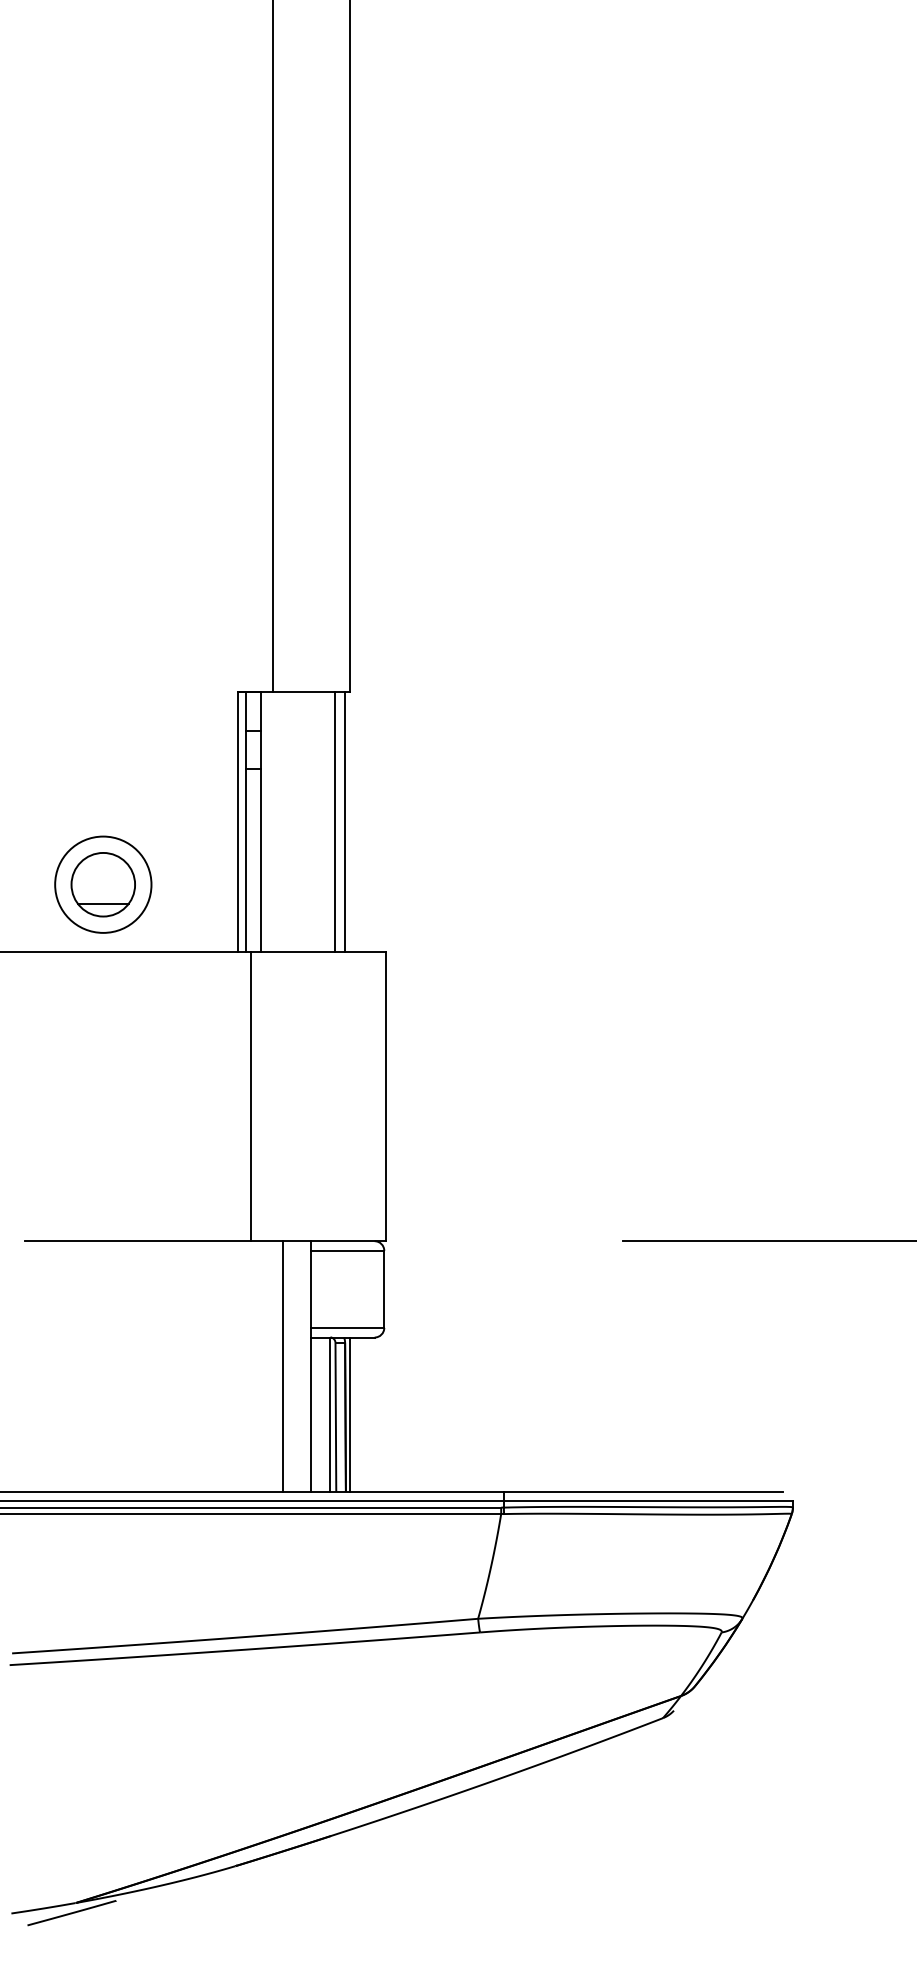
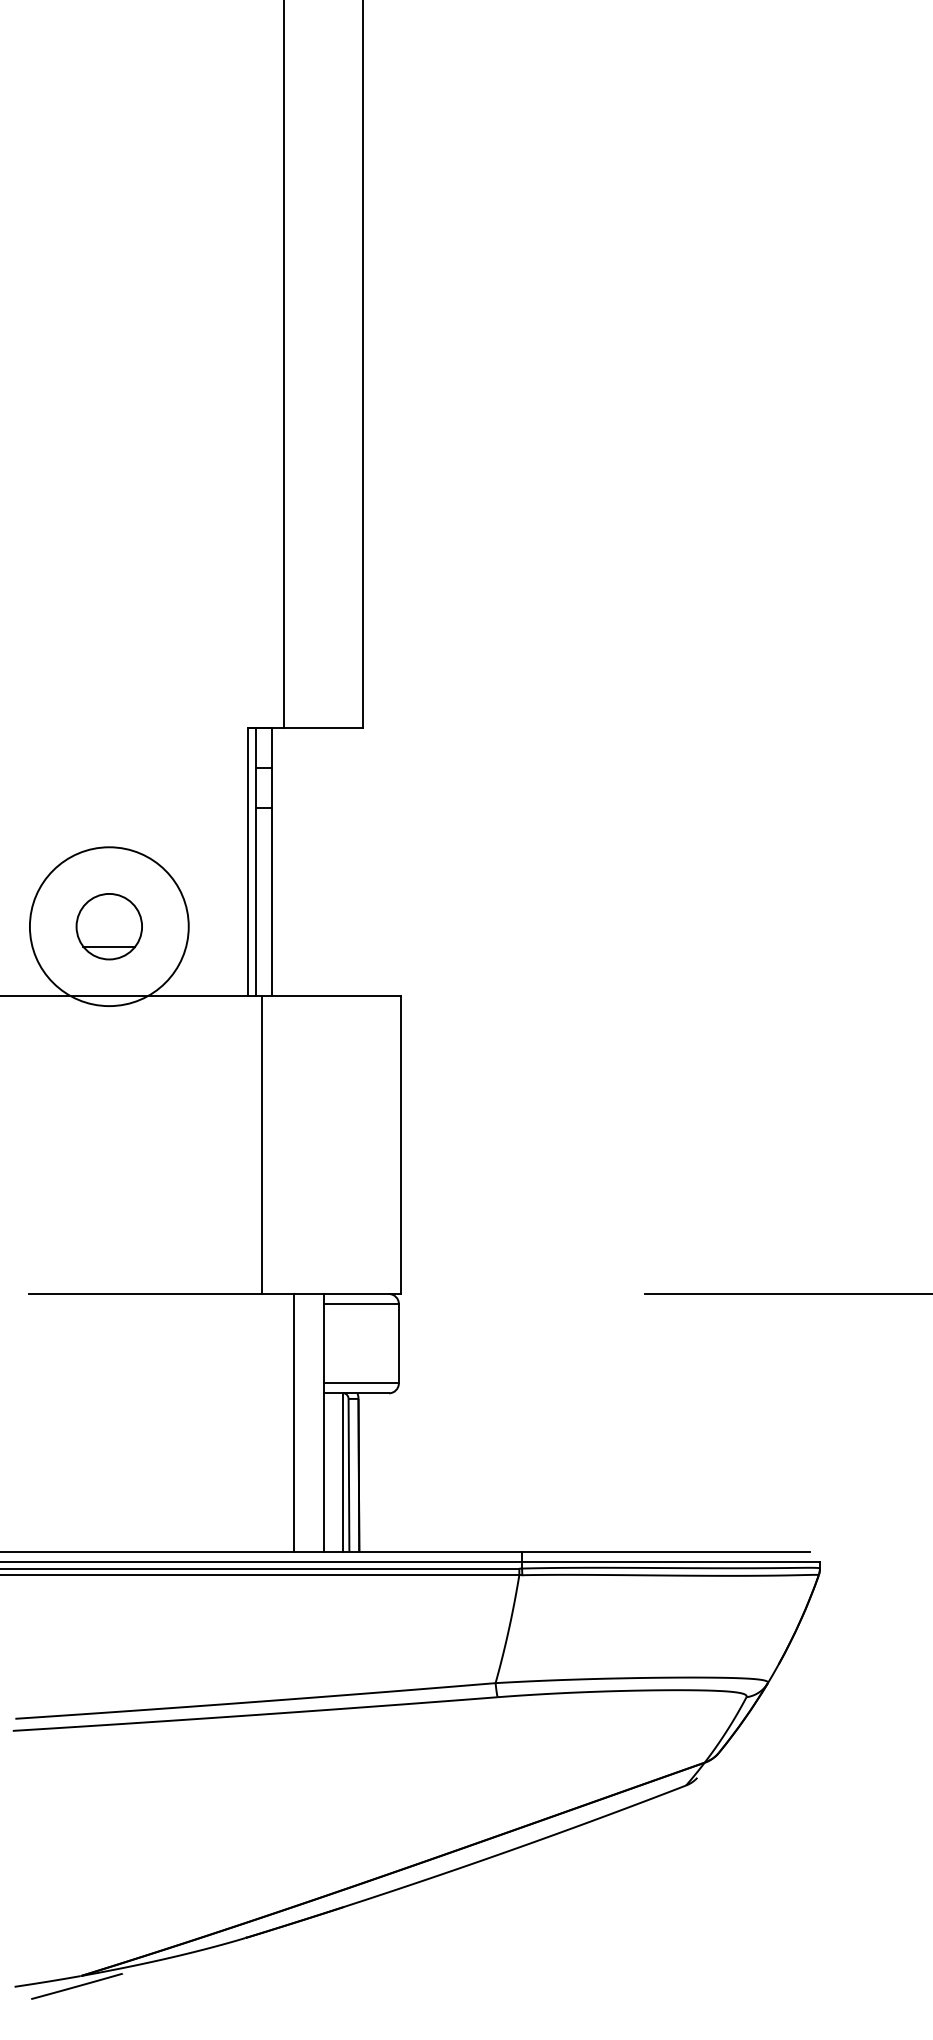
line: (334, 822) -> (347, 862), removed
line: (345, 822) -> (358, 862), removed
circle: (103, 884) -> (109, 926), size x1.6
line: (349, 1414) -> (363, 1472), removed

